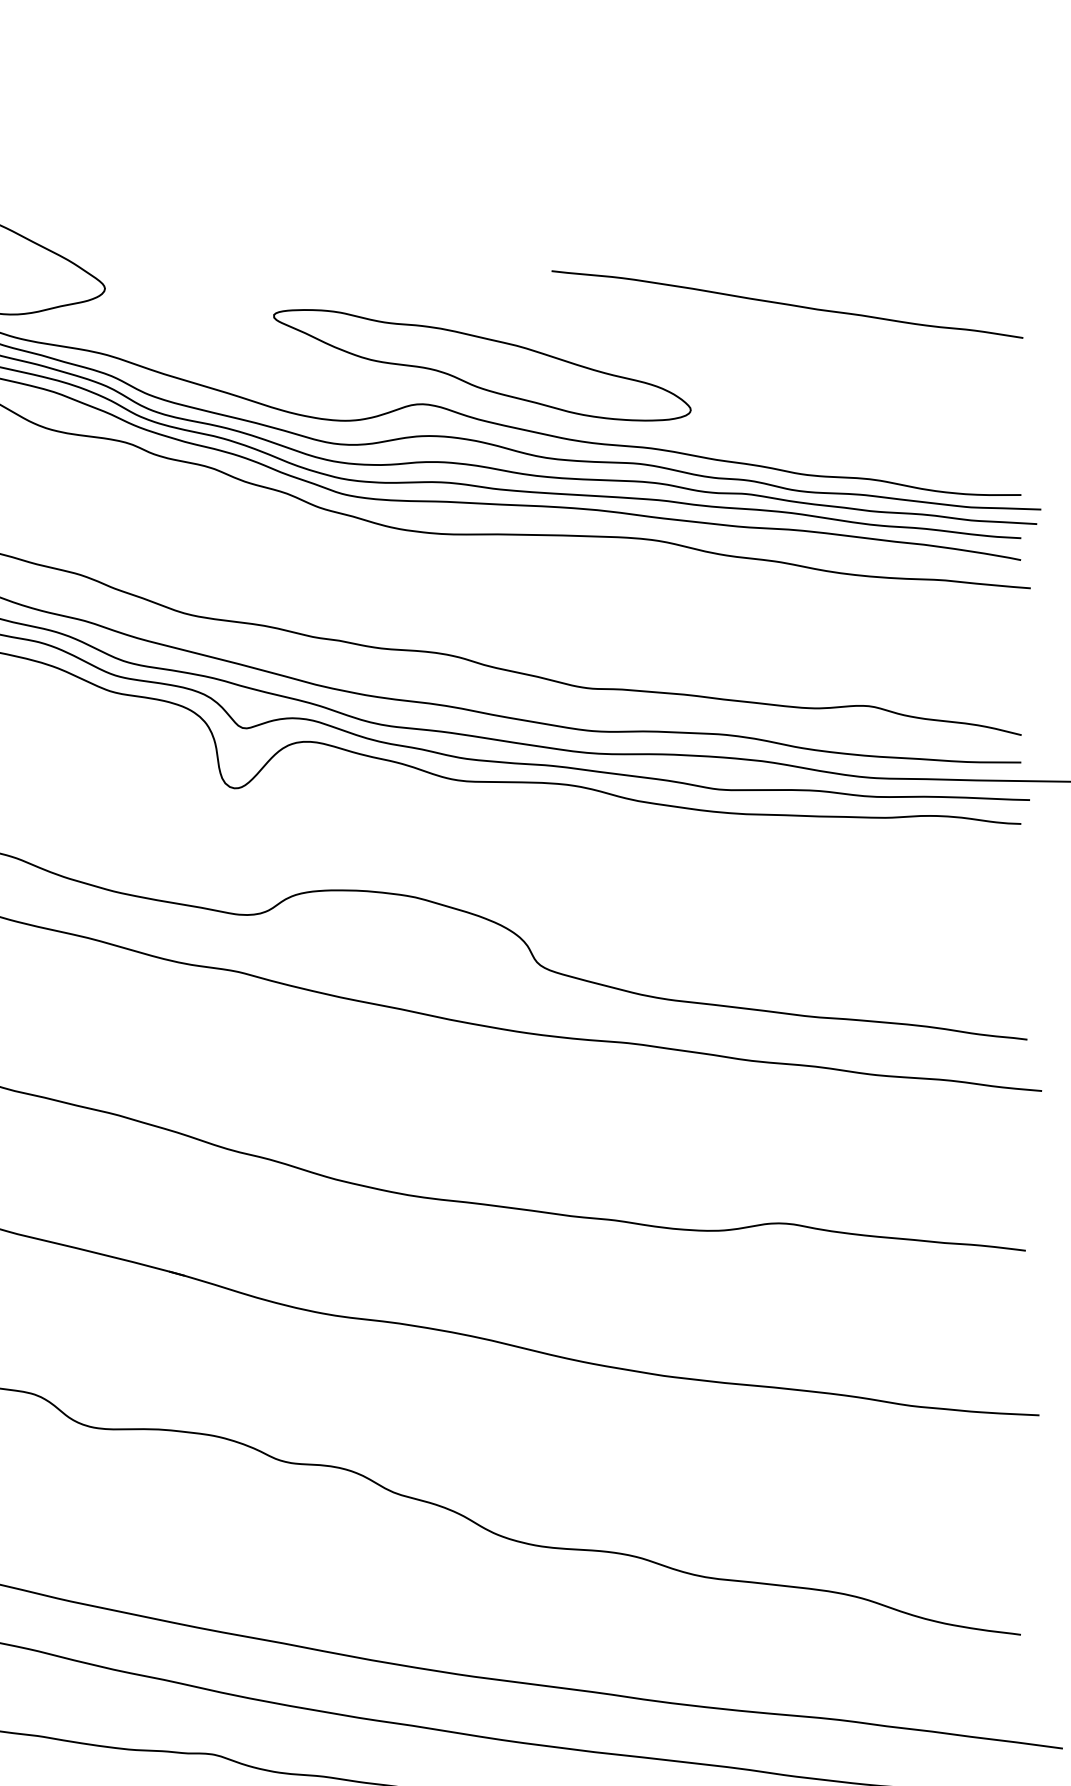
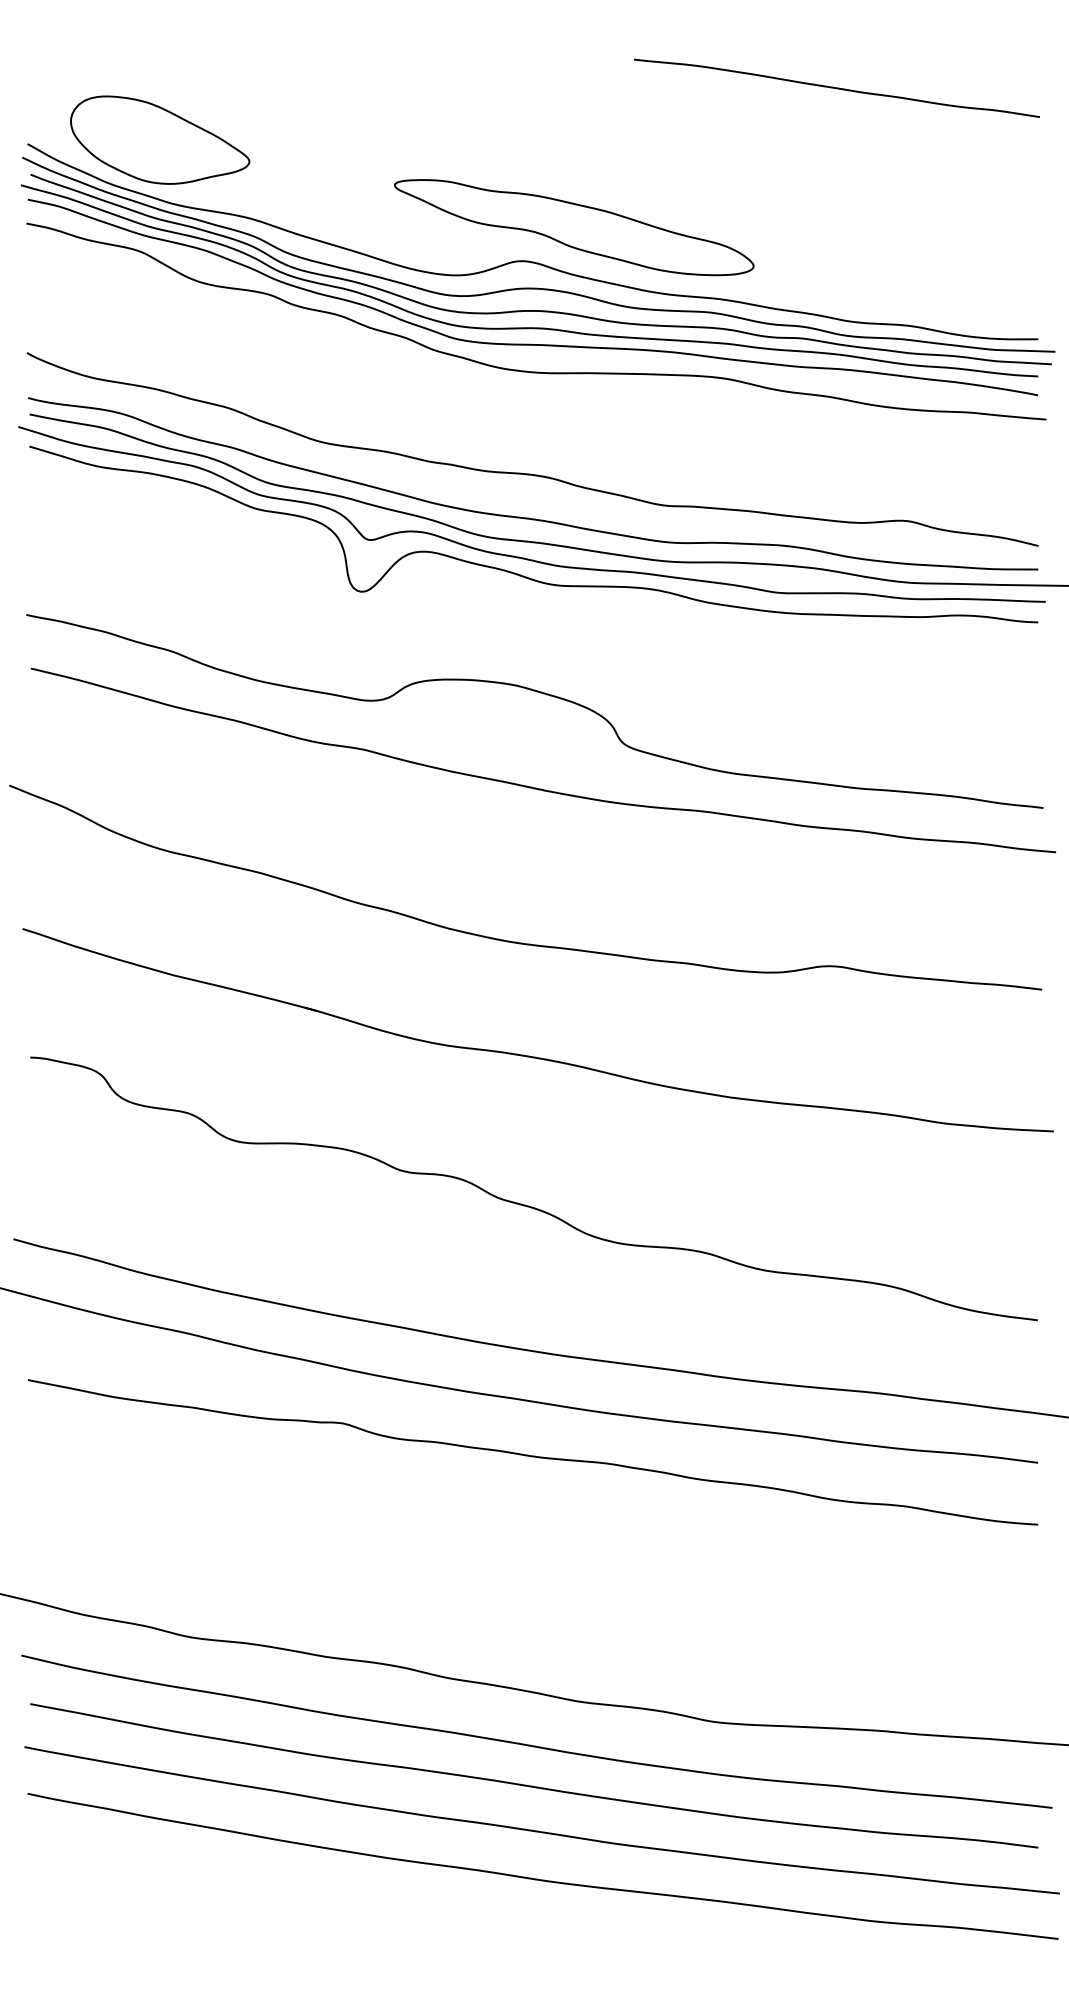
curve: (786, 303) -> (836, 87), moved

